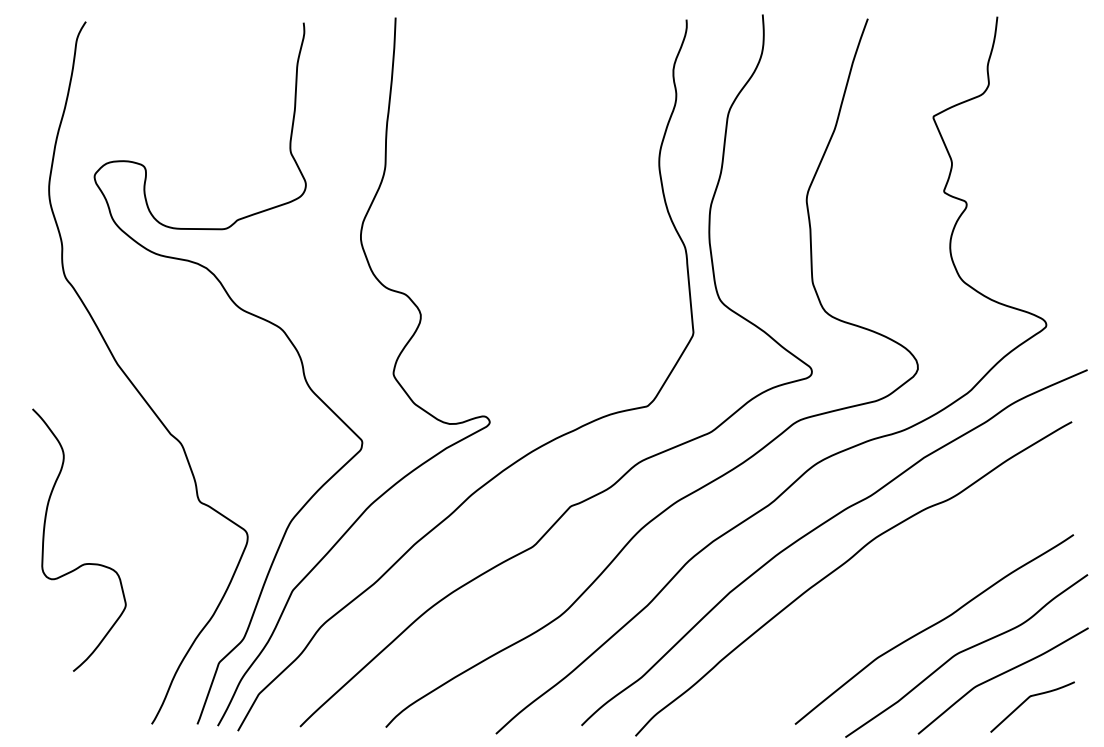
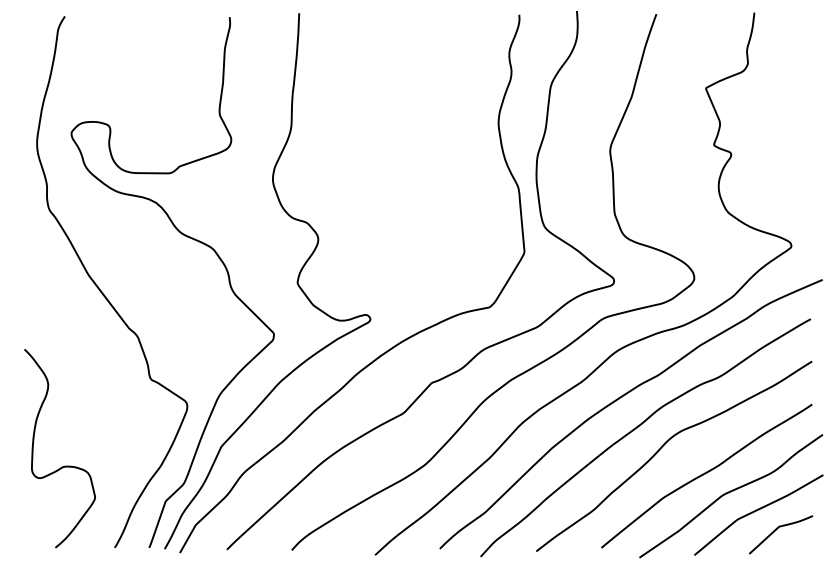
curve: (85, 562) -> (64, 465), moved
curve: (878, 588) -> (664, 445), added

